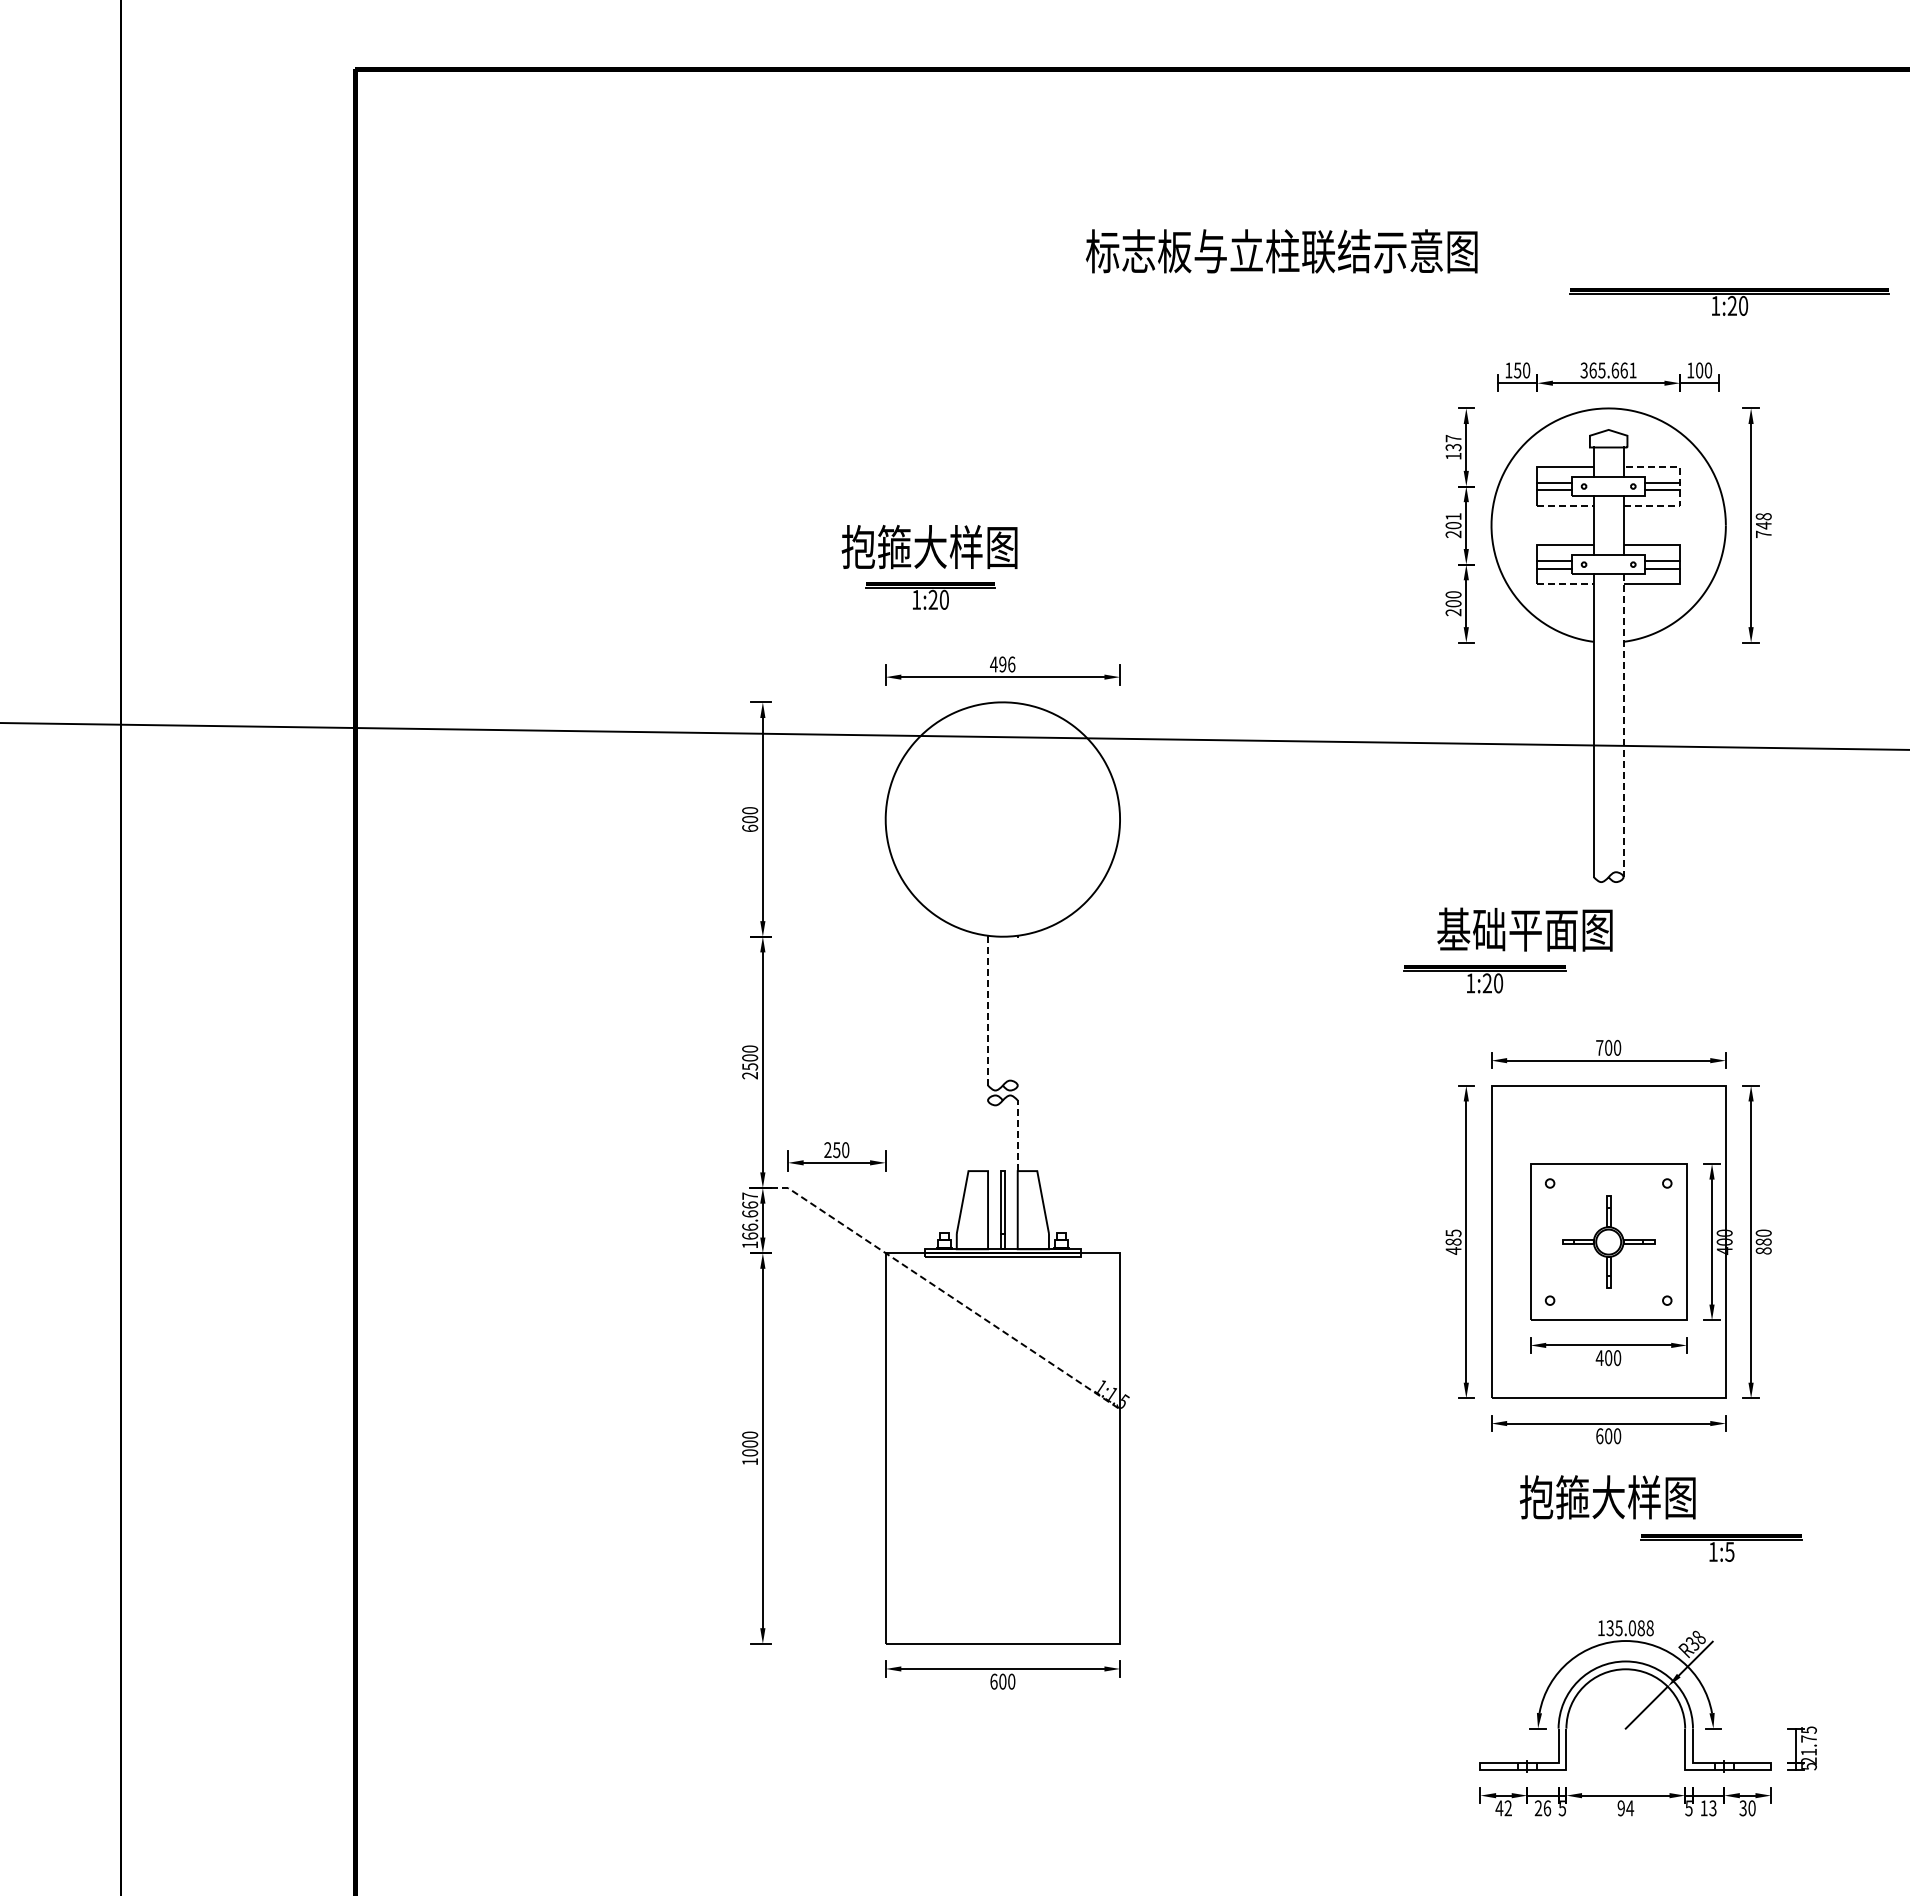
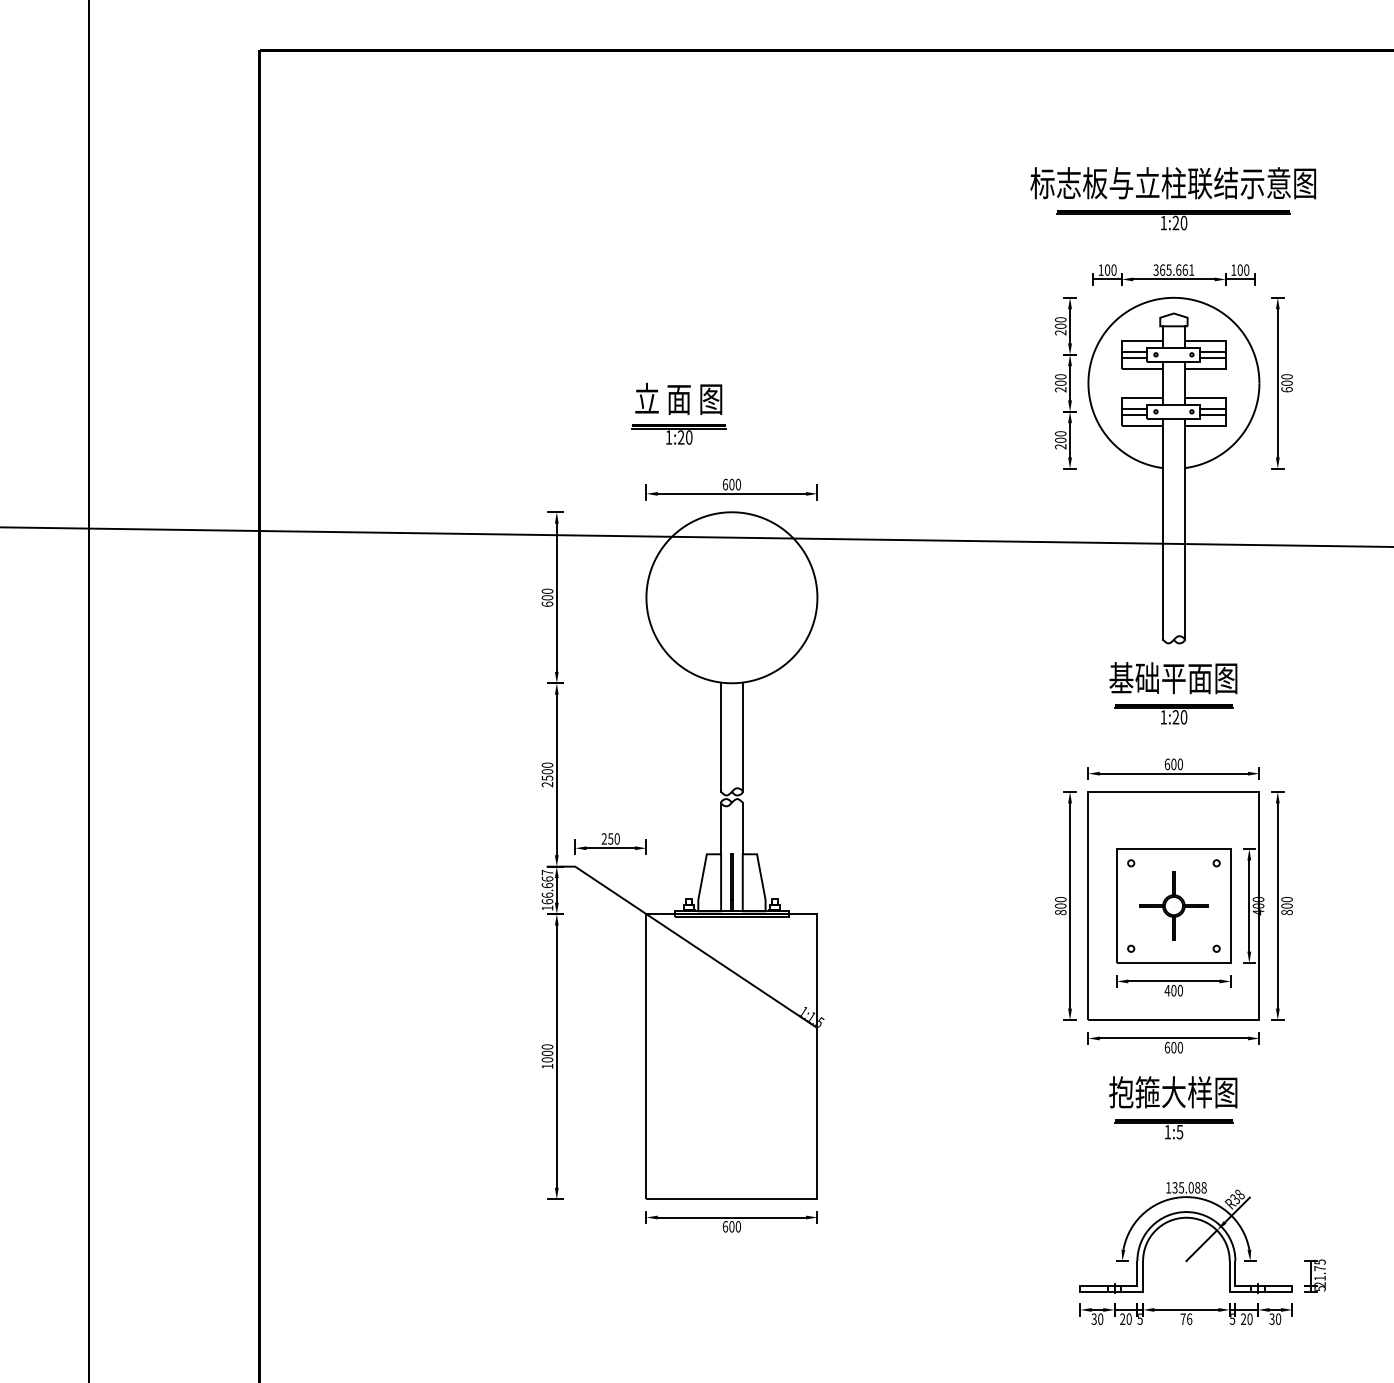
text: (1281, 251) -> (1173, 183), moved
part: (1729, 301) -> (1173, 219), moved
text: (1517, 370) -> (1107, 270), 150 -> 100
text: (1453, 447) -> (1060, 326), 137 -> 200
line: (1680, 486) -> (1226, 354), dashed -> solid
line: (1566, 506) -> (1143, 369), dashed -> solid
text: (1453, 516) -> (1060, 376), 201 -> 200
text: (1763, 525) -> (1286, 383), 748 -> 600
text: (929, 546) -> (678, 398), 抱箍大样图 -> 立 面 图
line: (1566, 584) -> (1143, 426), dashed -> solid
text: (1002, 664) -> (731, 484), 496 -> 600
line: (1623, 726) -> (1184, 529), dashed -> solid
text: (1524, 929) -> (1173, 678), moved
part: (1484, 979) -> (1173, 714), moved
line: (988, 1010) -> (721, 737), dashed -> solid
line: (1017, 1010) -> (742, 737), added
text: (1599, 1047) -> (1167, 764), 700 -> 600
line: (988, 1135) -> (721, 828), added
line: (1017, 1135) -> (742, 828), dashed -> solid
text: (1453, 1241) -> (1060, 905), 485 -> 800
text: (1763, 1241) -> (1286, 905), 880 -> 800
line: (937, 1287) -> (684, 939), dashed -> solid
part: (1721, 1547) -> (1173, 1128), moved
text: (1503, 1808) -> (1097, 1319), 42 -> 30
text: (1547, 1808) -> (1129, 1319), 26 -> 20
text: (1625, 1808) -> (1186, 1319), 94 -> 76
text: (1708, 1808) -> (1246, 1319), 13 -> 20

